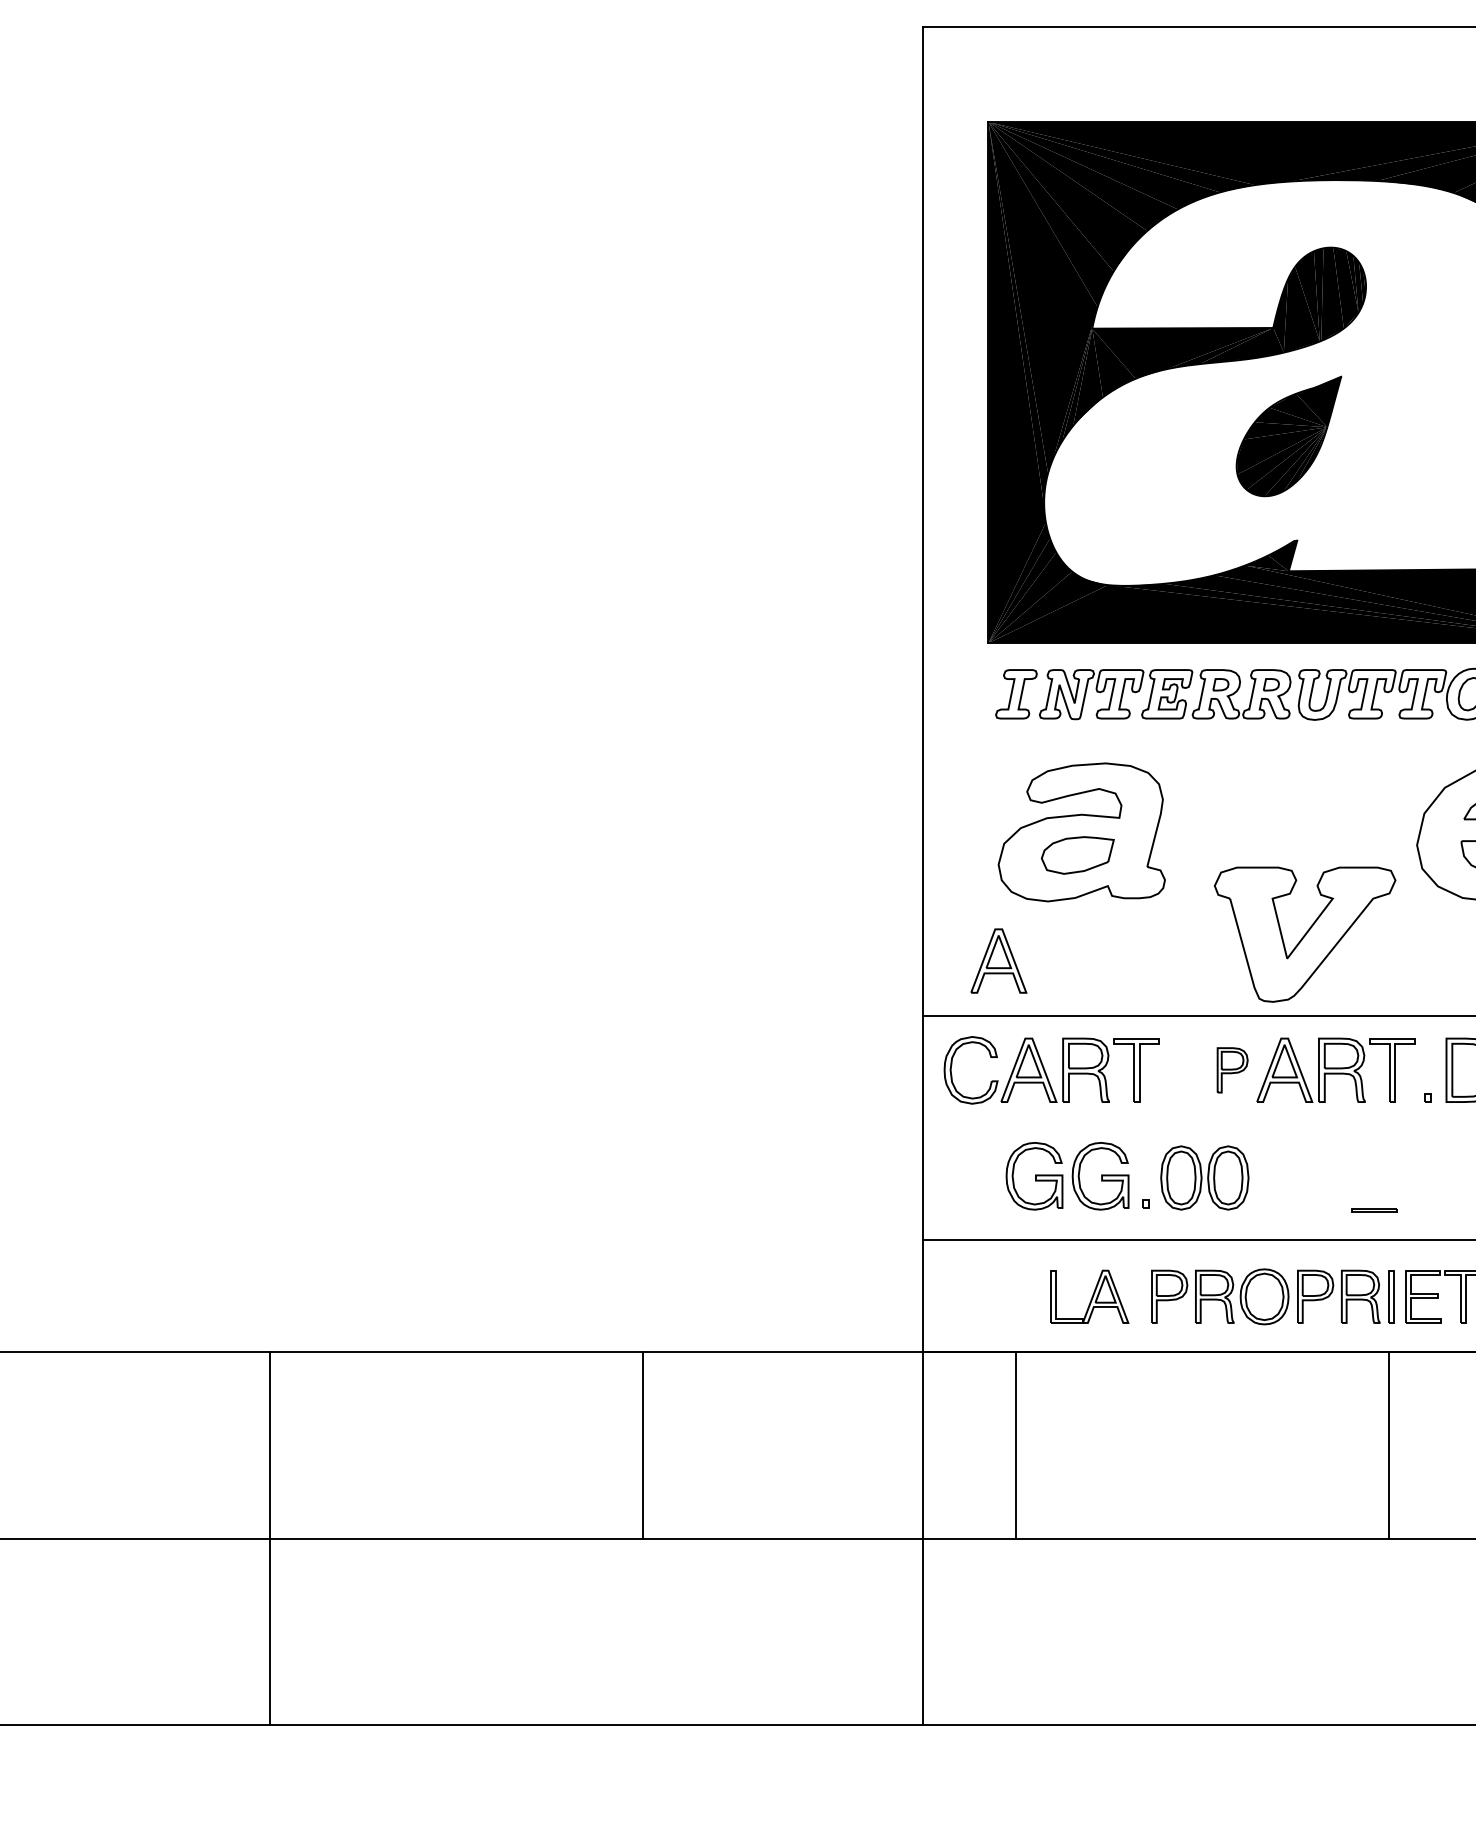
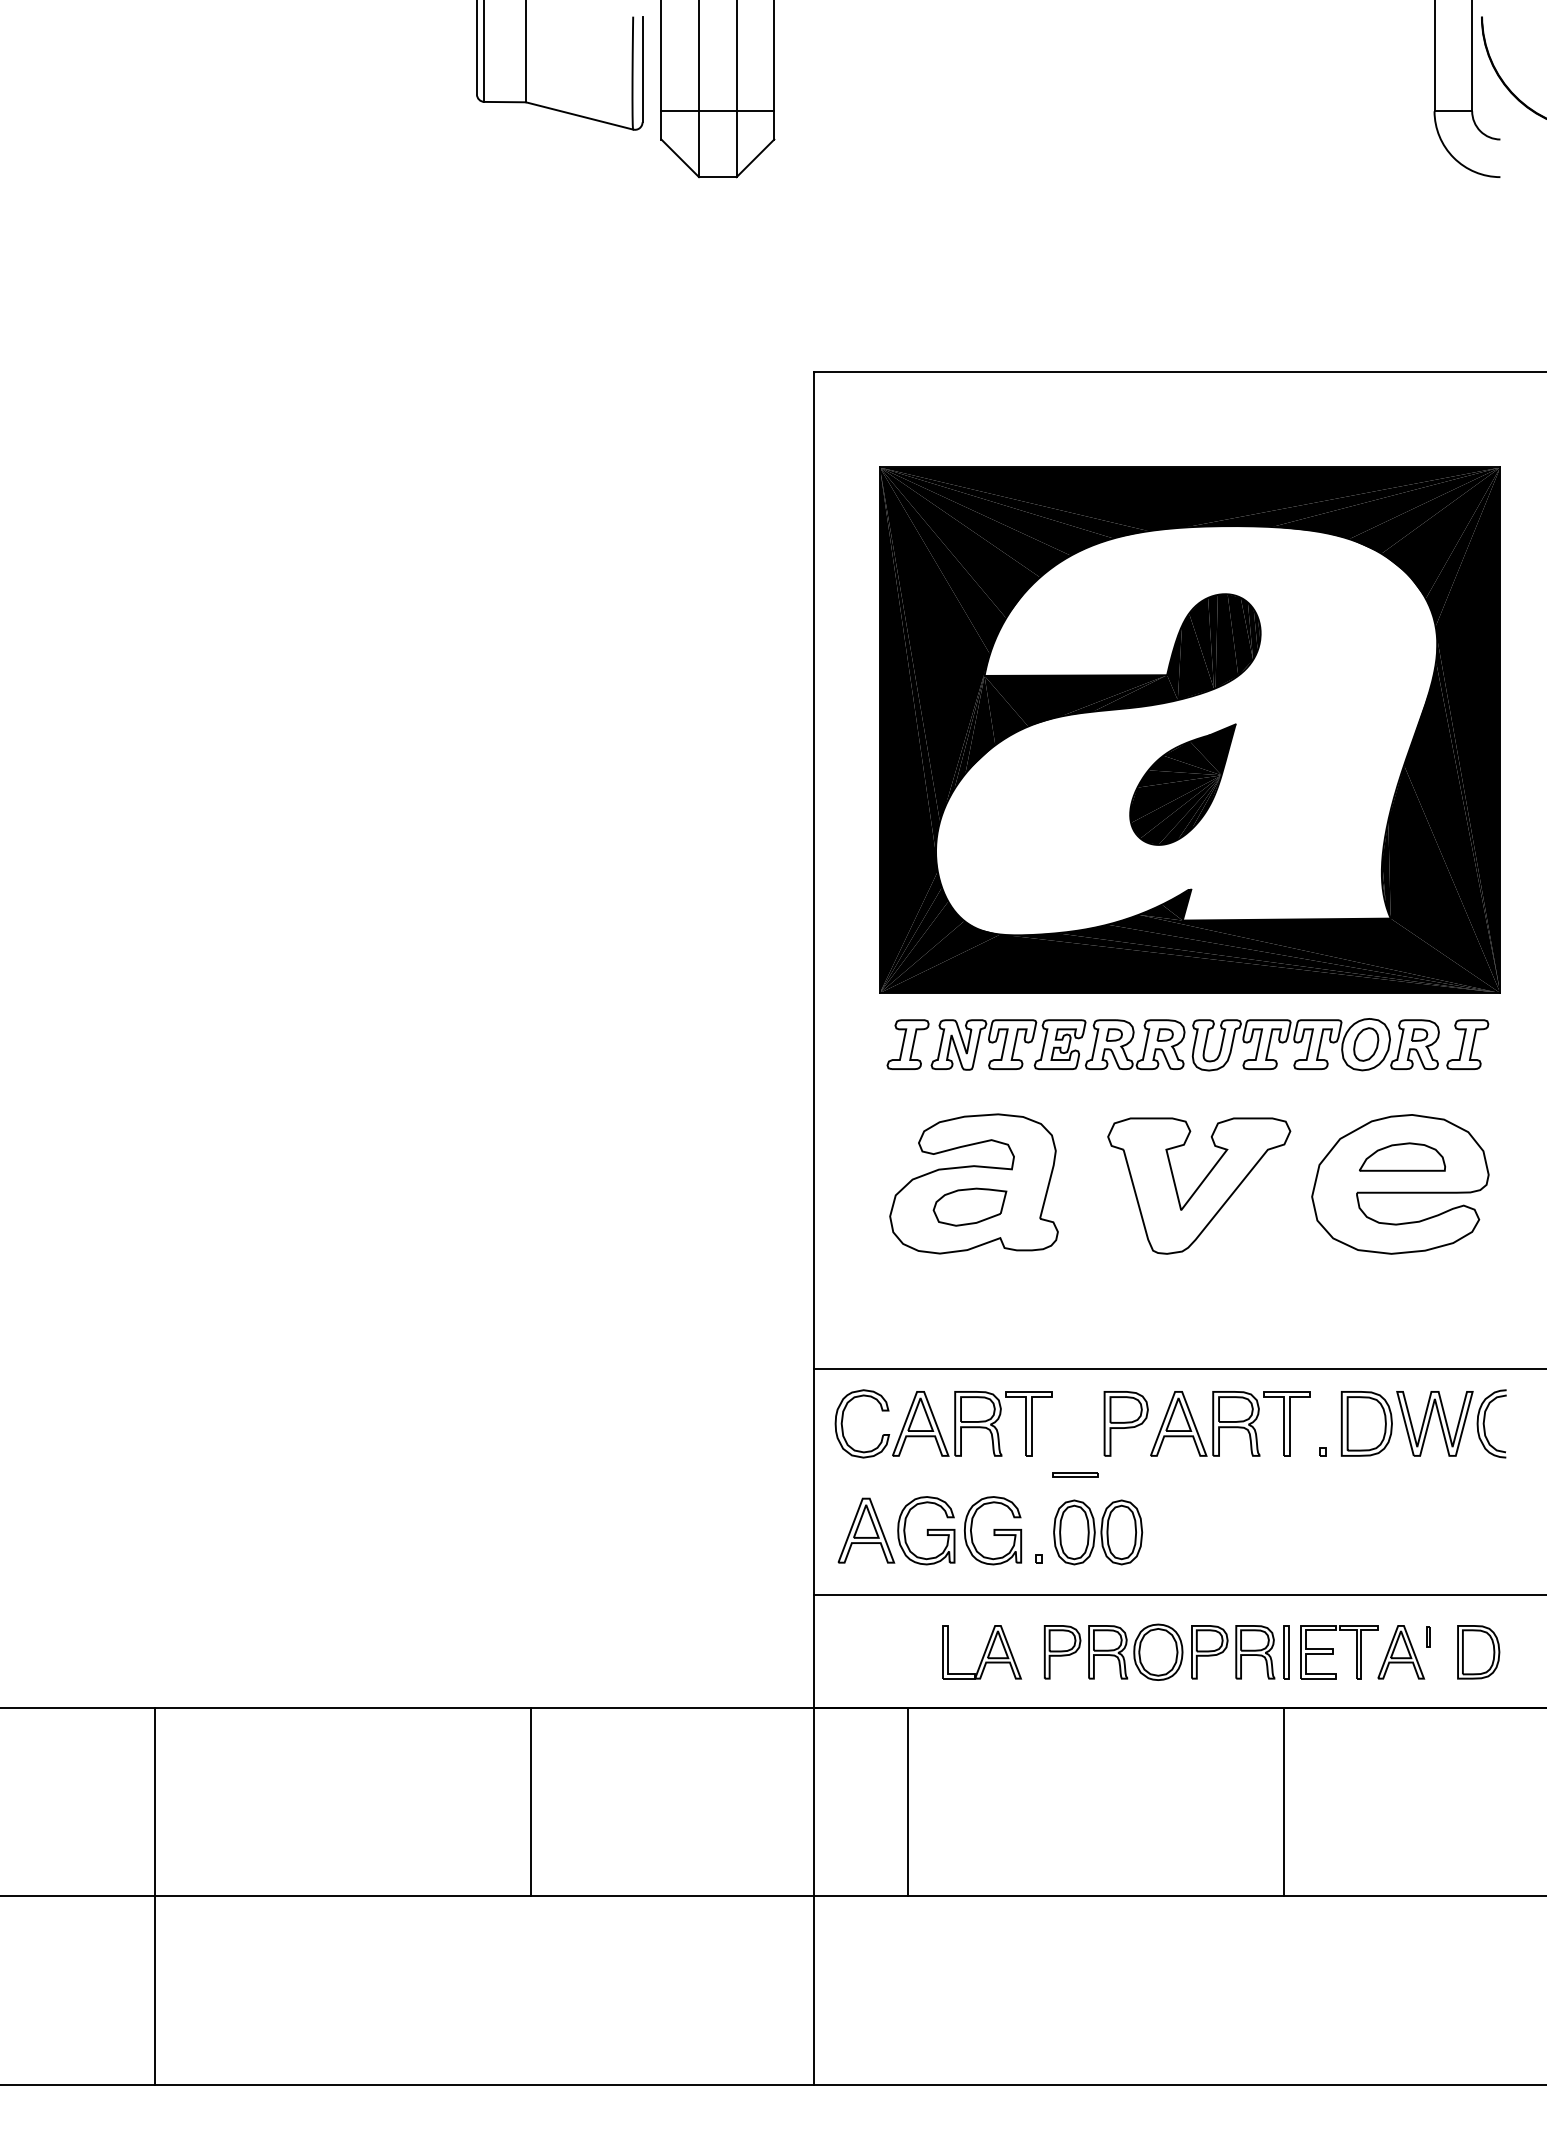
part: (1305, 934) -> (1199, 1185), moved
part: (998, 960) -> (866, 1530), moved
part: (1232, 1069) -> (1125, 1423), size x1.43
part: (1374, 1209) -> (1075, 1474), moved

